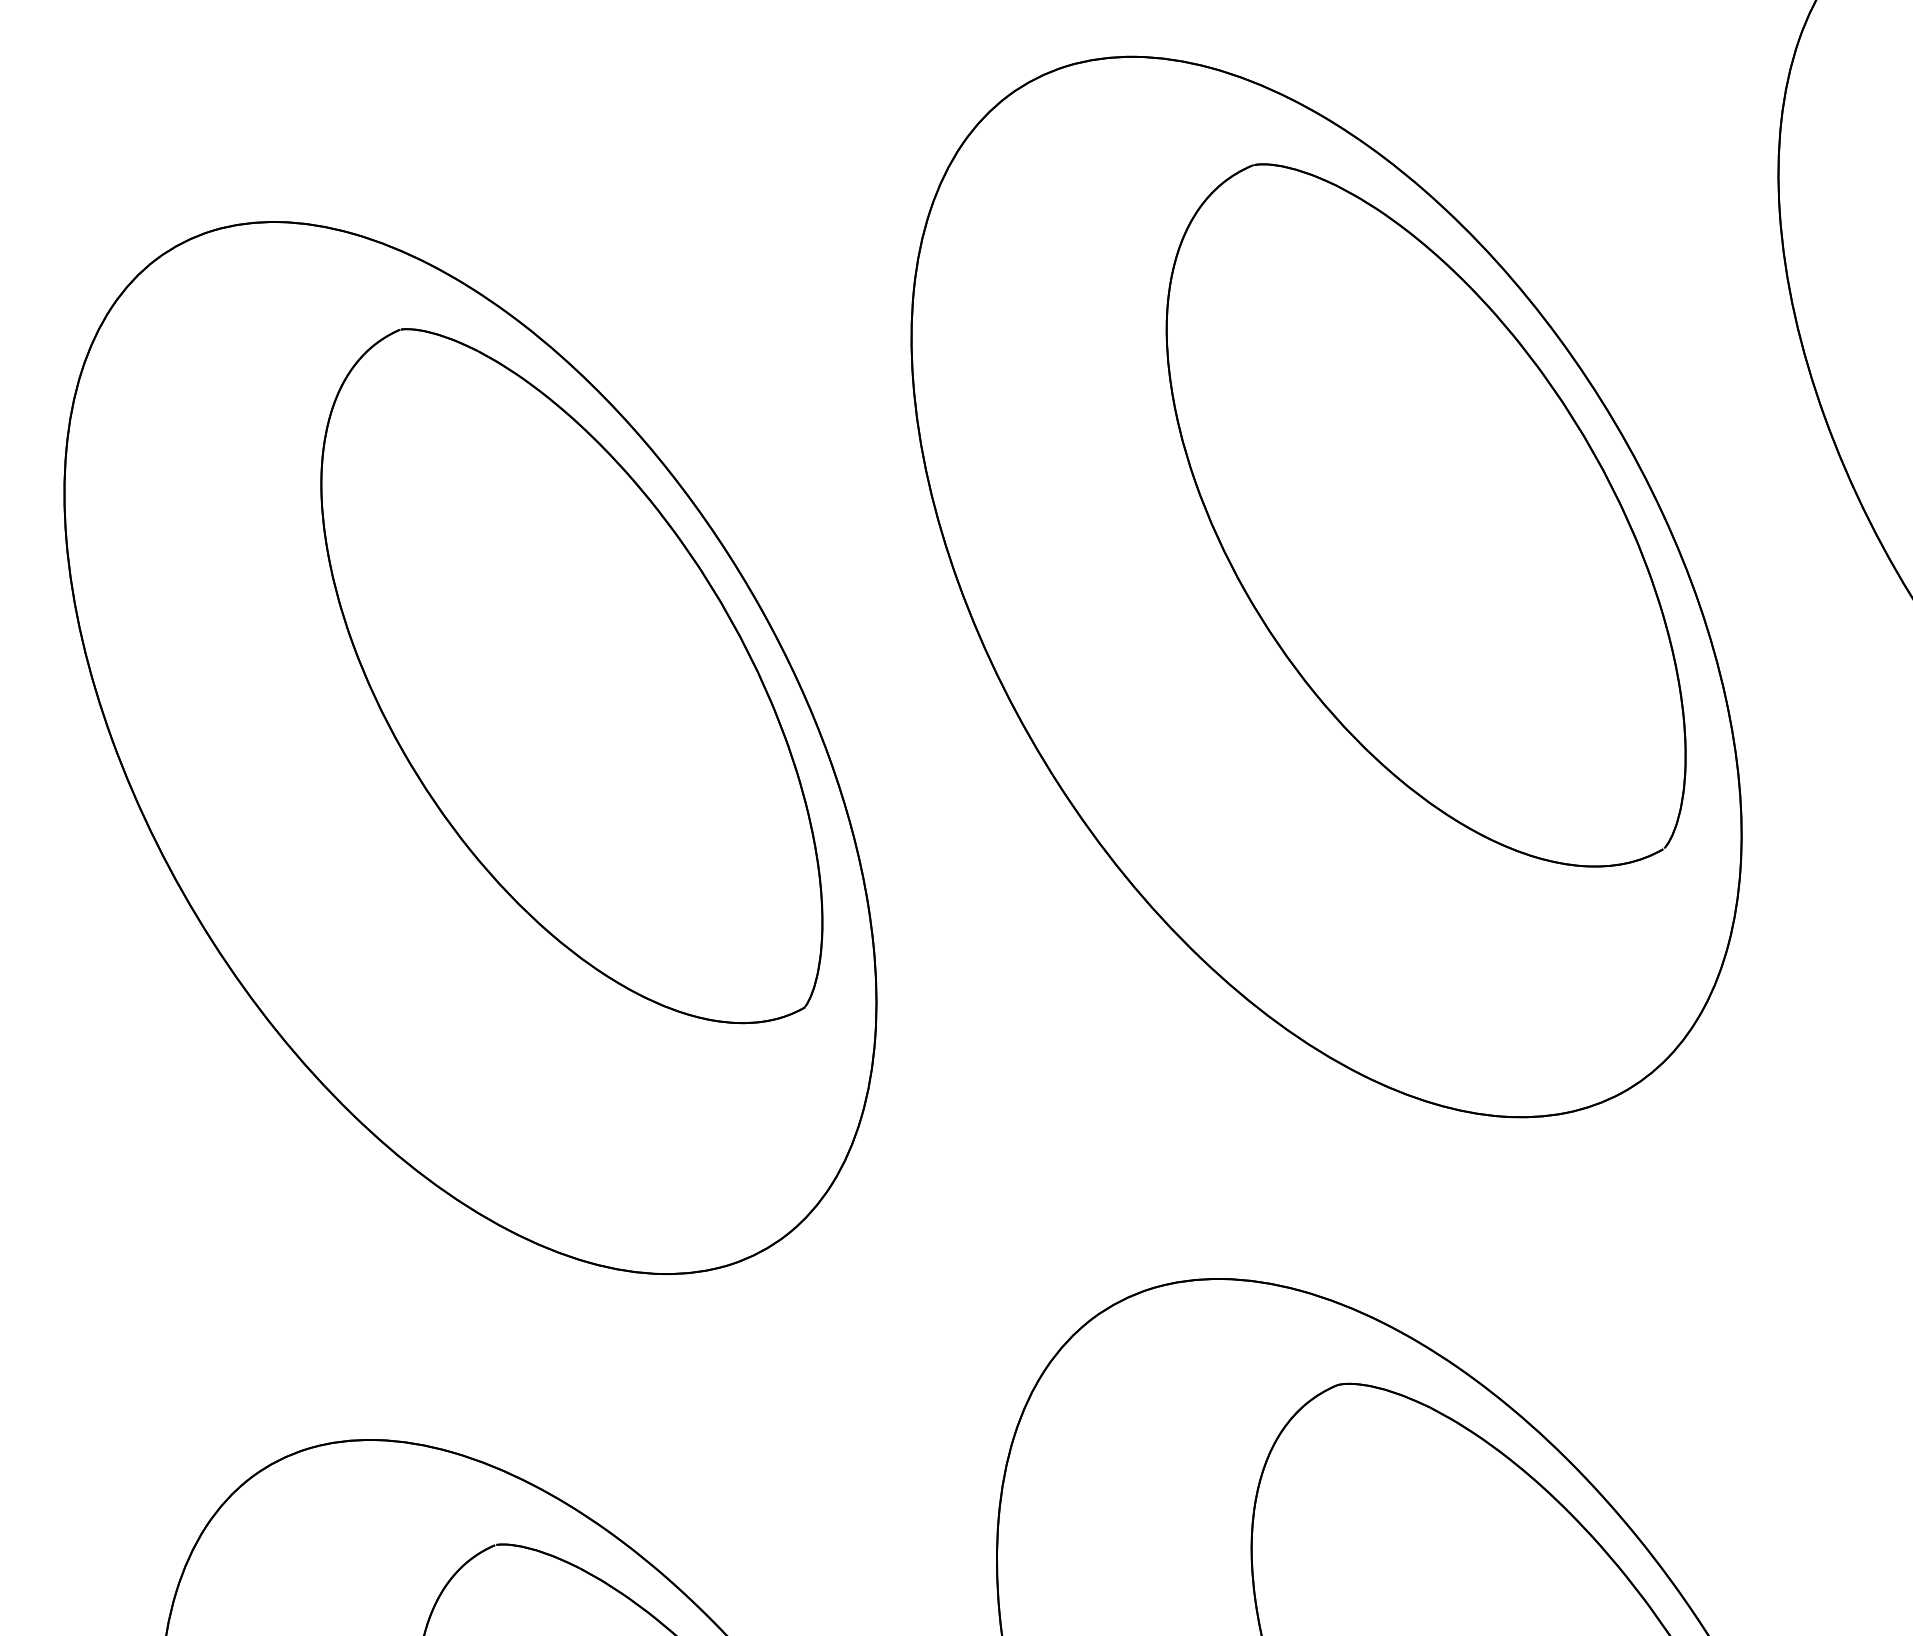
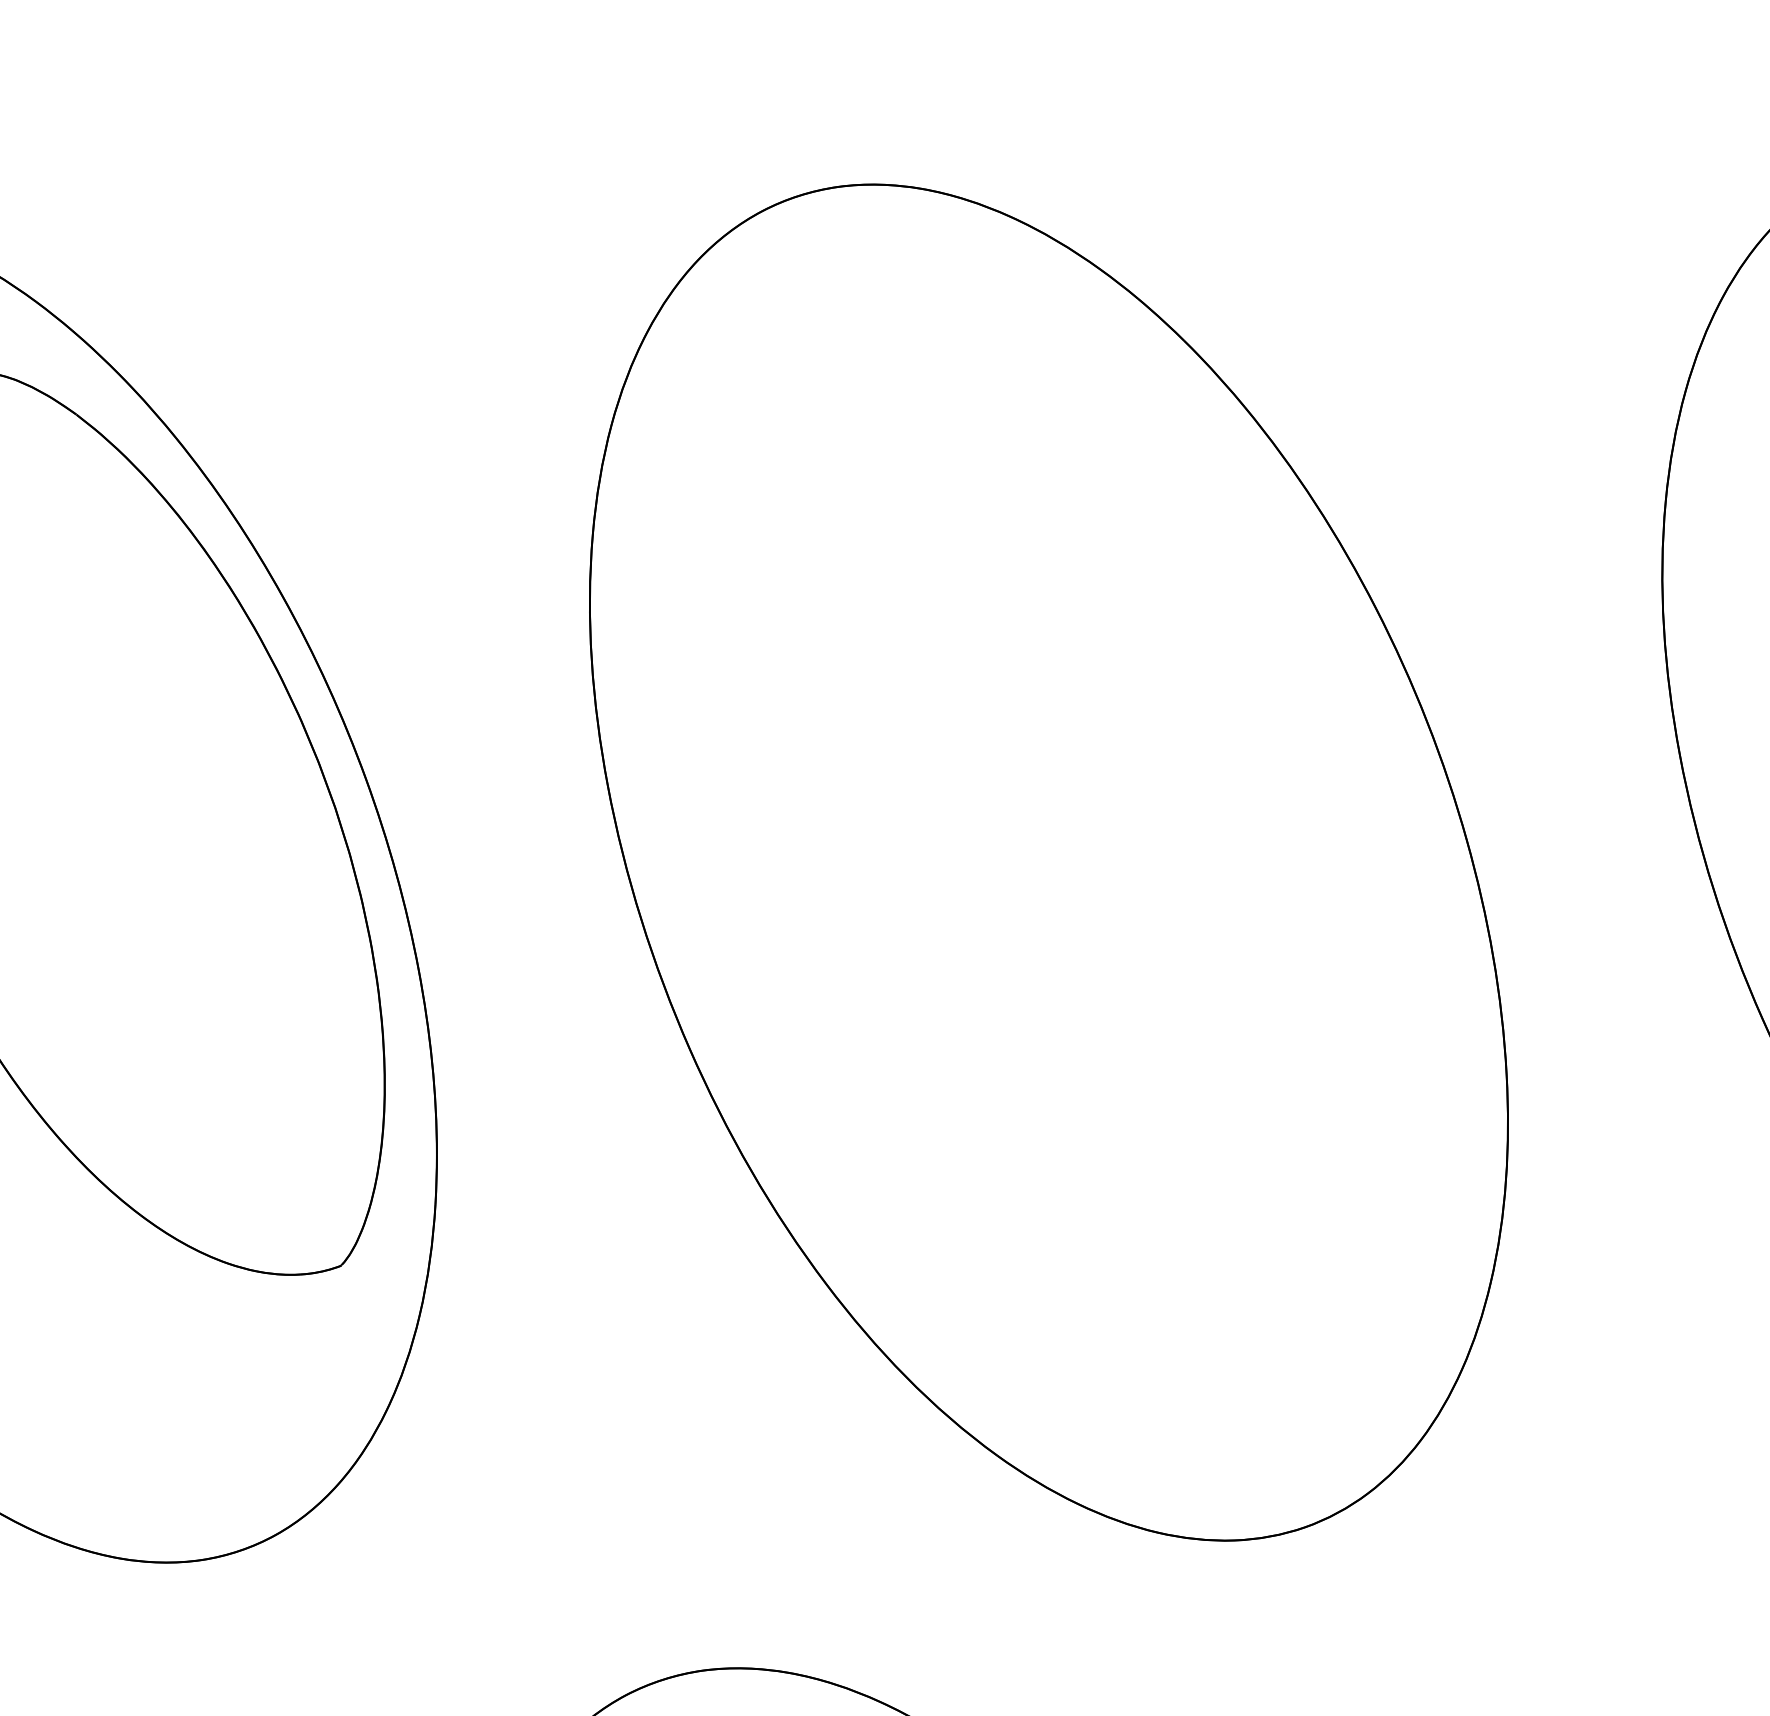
part: (1425, 515) -> (1181, 795), removed

